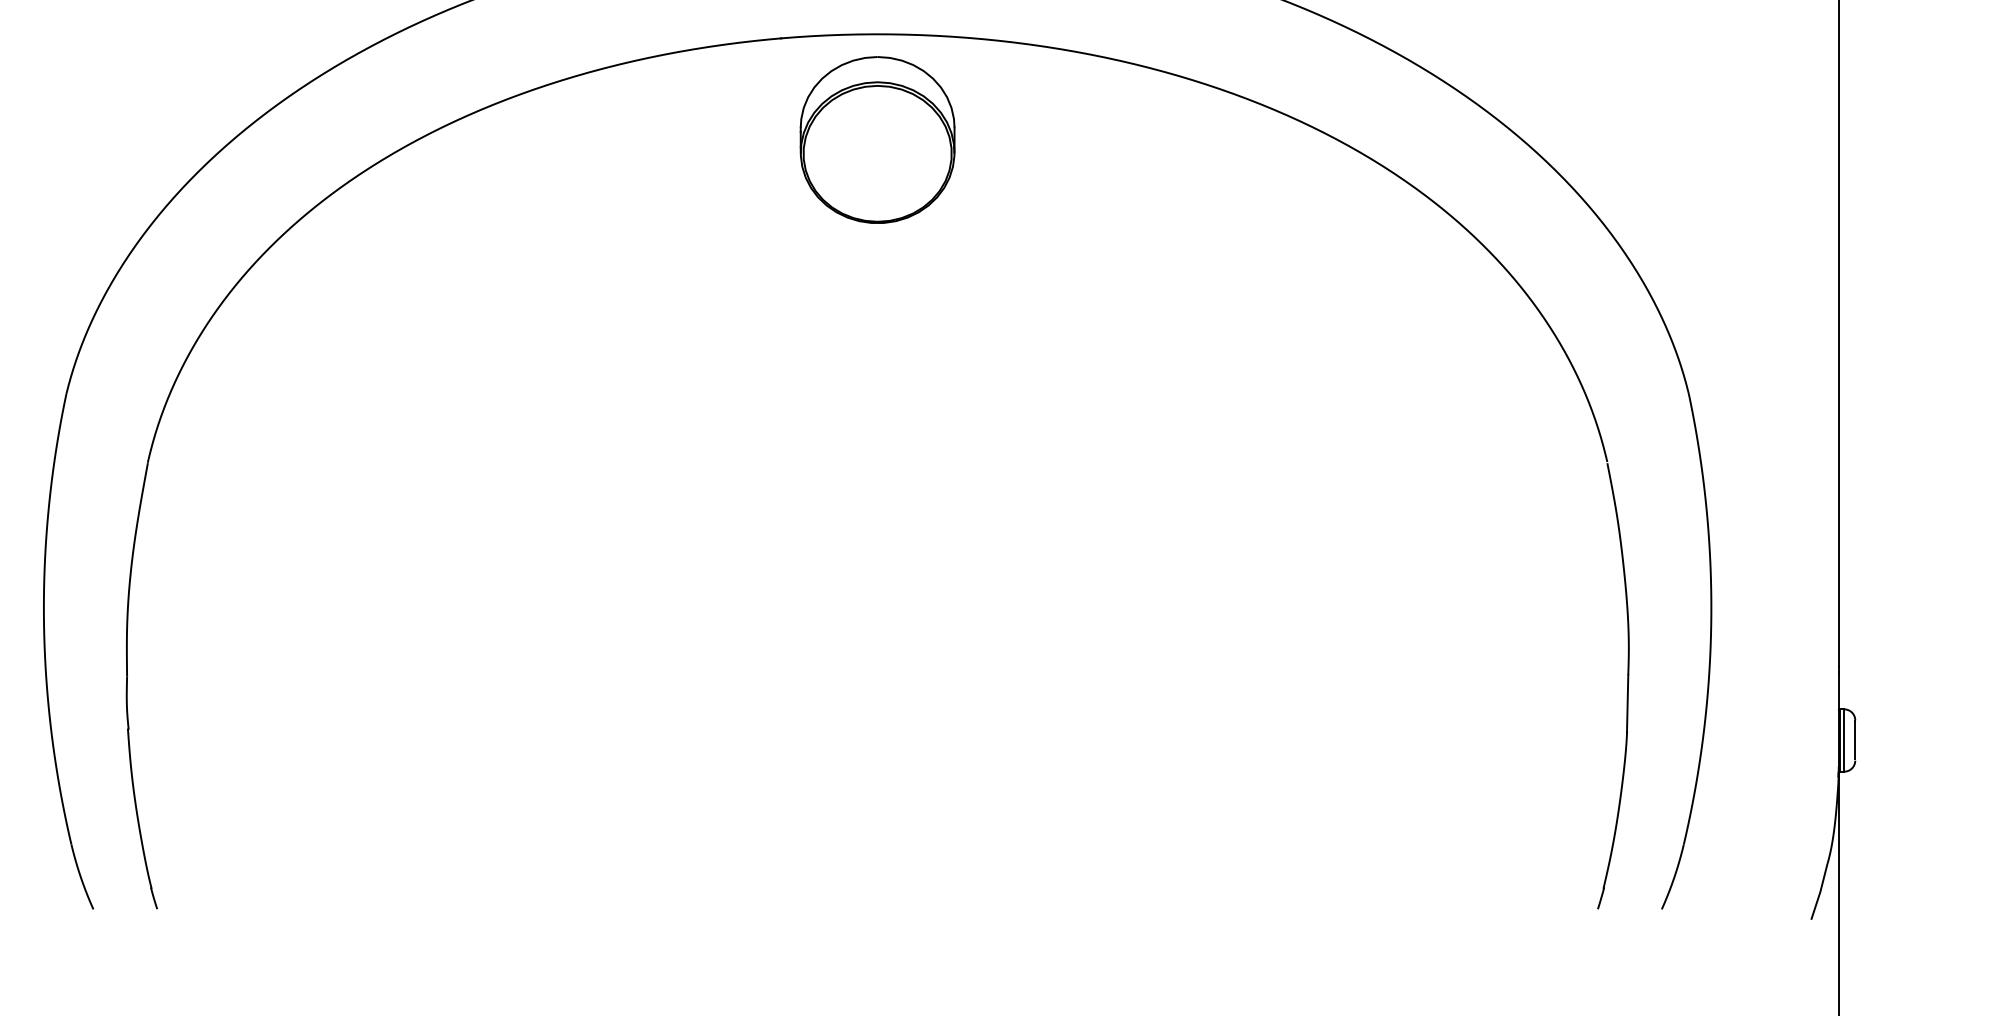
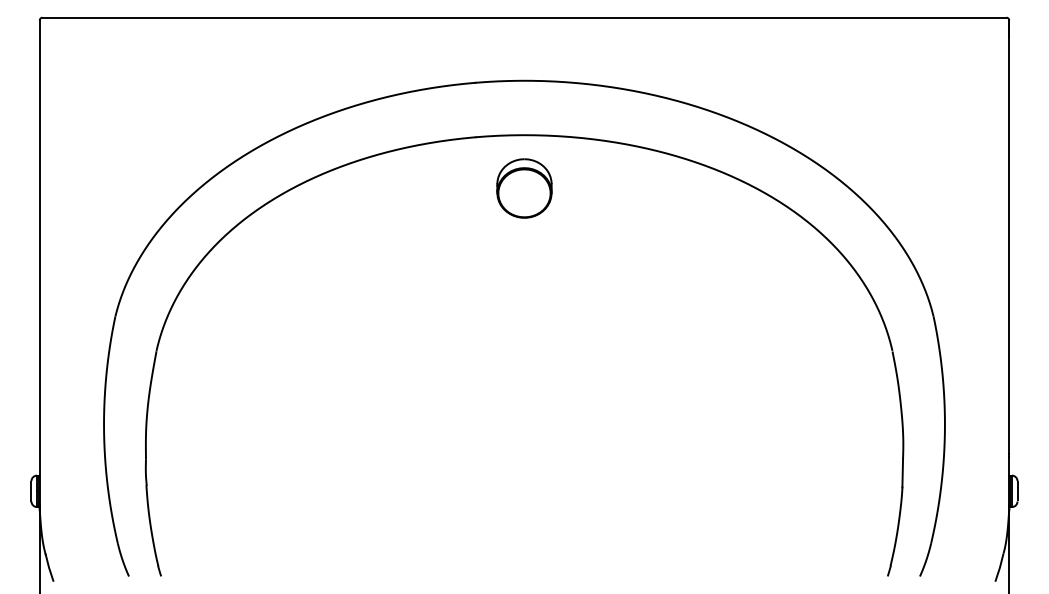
part: (877, 140) -> (524, 188), size x0.7

